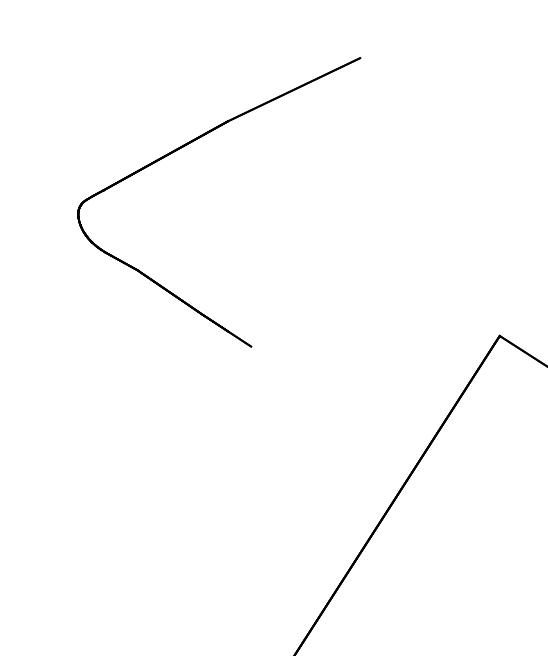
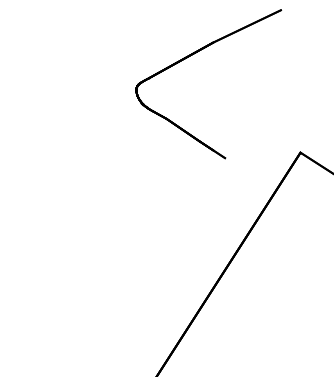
part: (191, 144) -> (194, 54), moved

